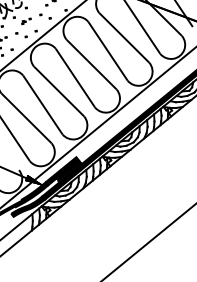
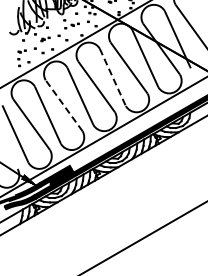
line: (108, 51) -> (113, 77), solid -> dashed
line: (58, 91) -> (63, 105), solid -> dashed

